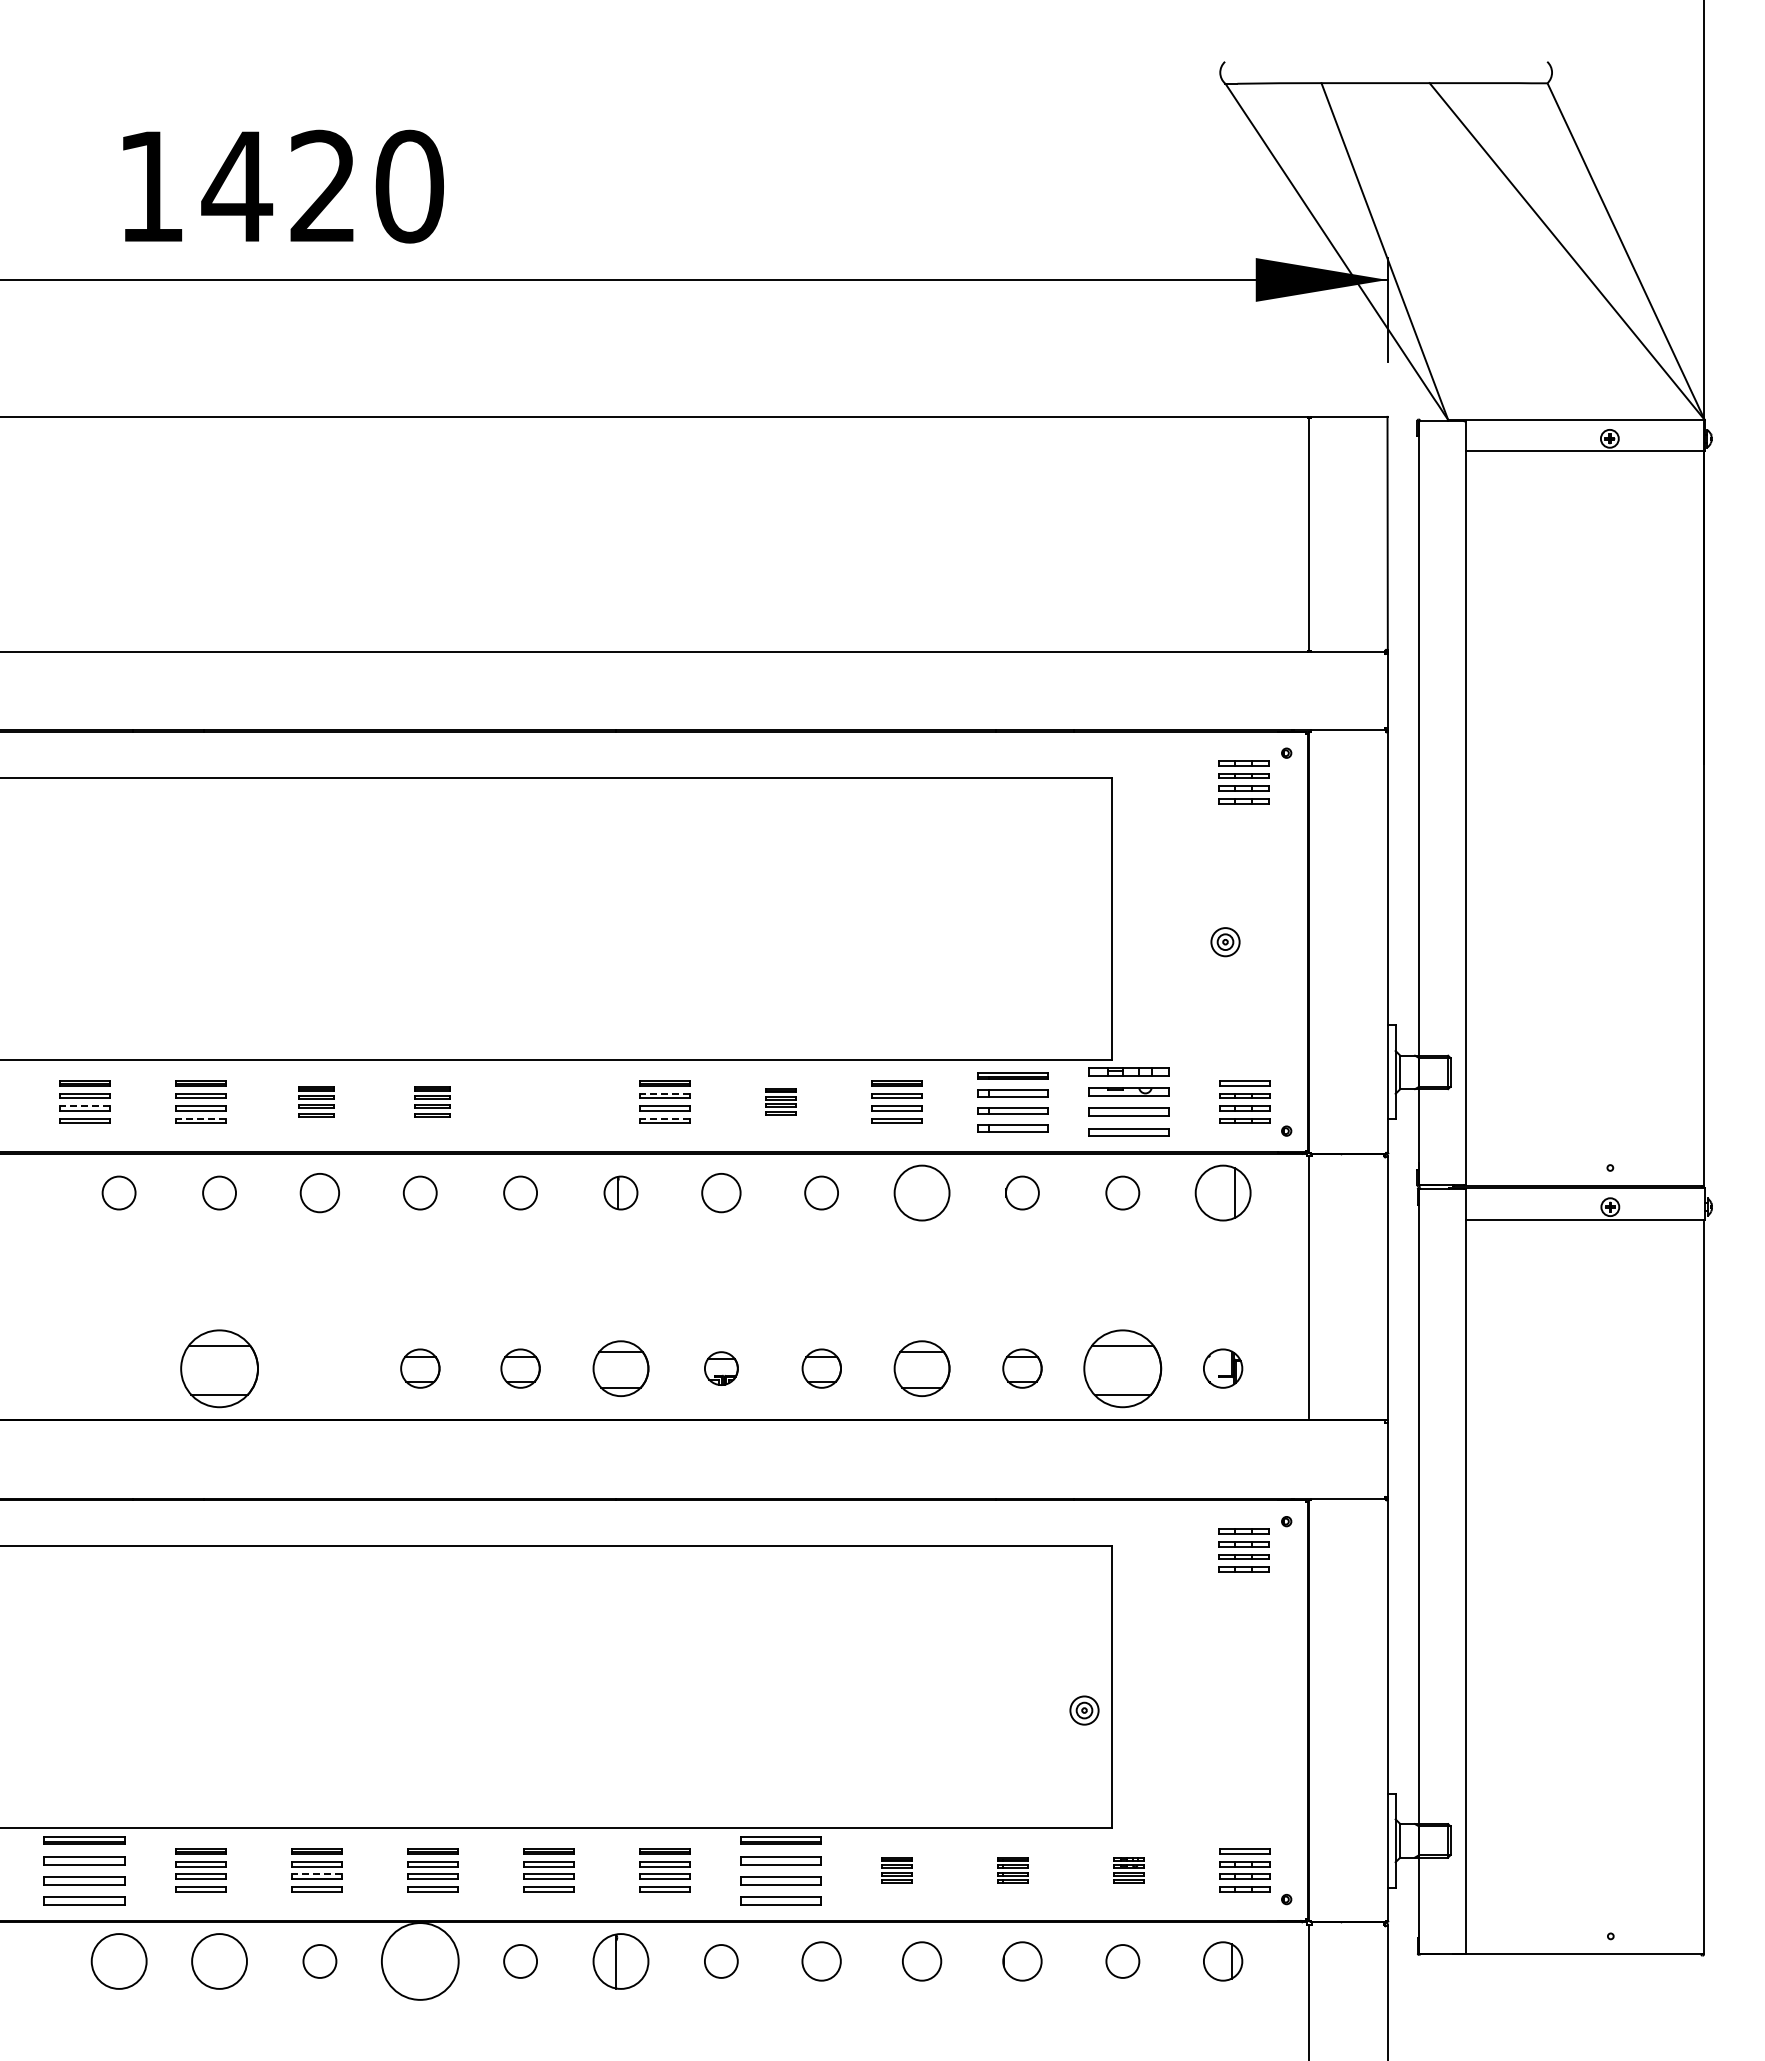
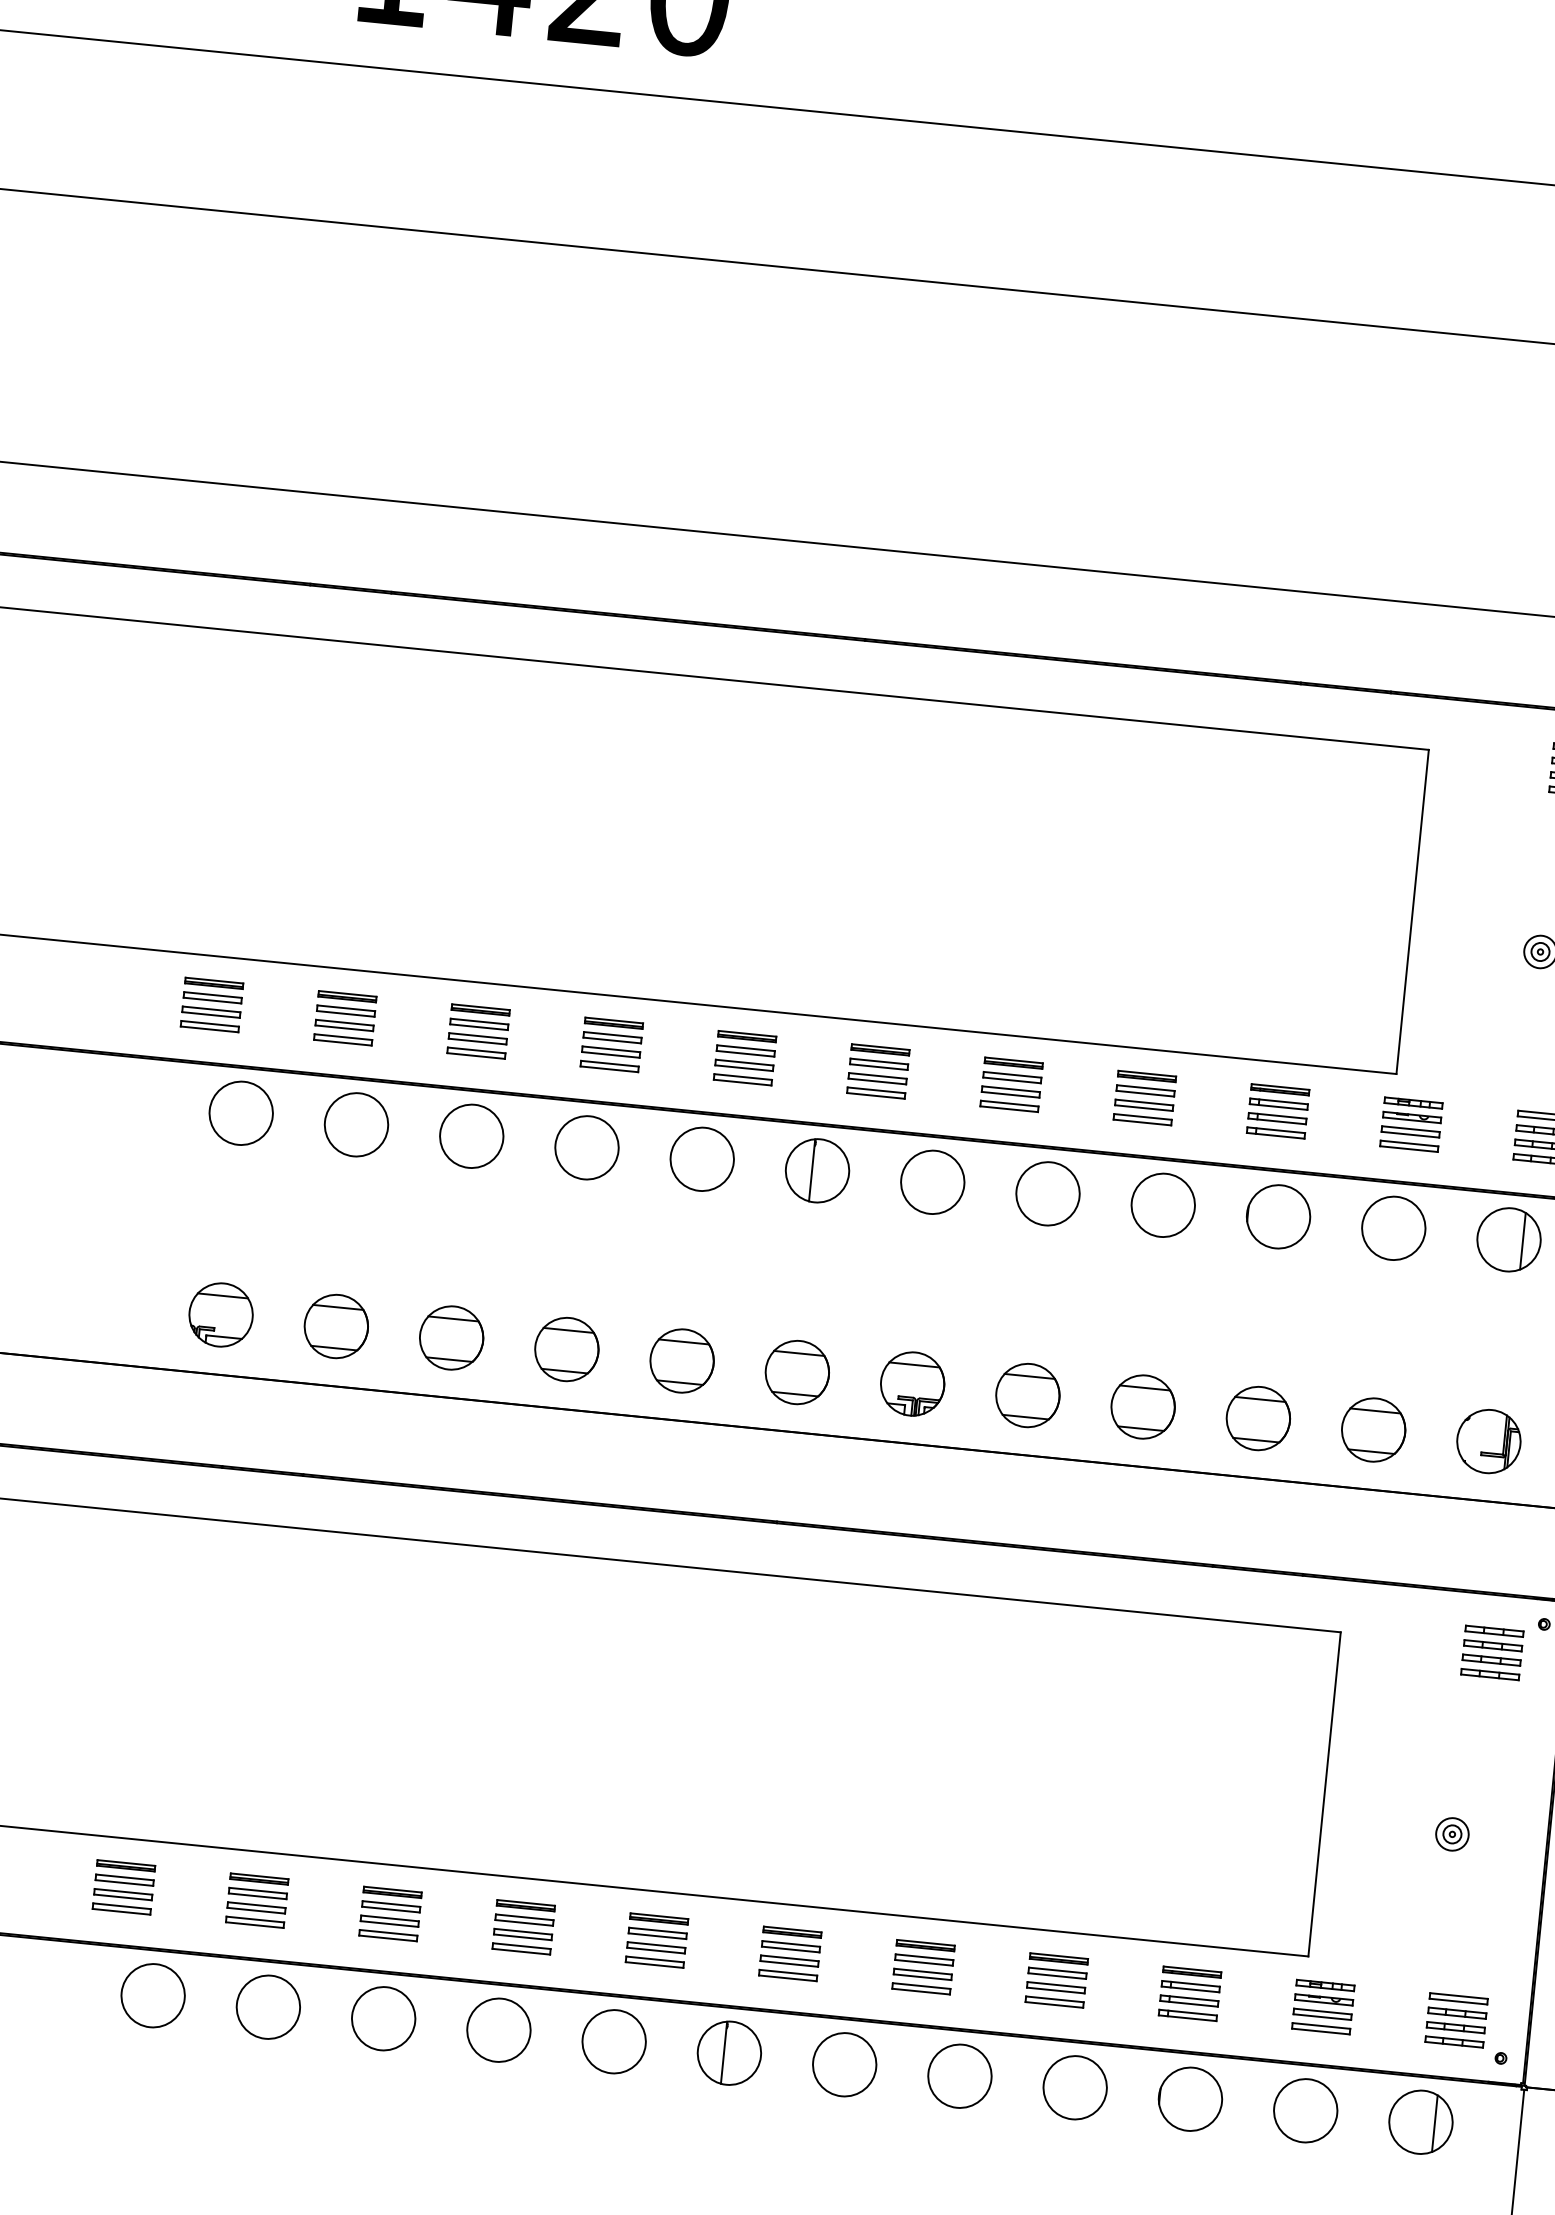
line: (664, 1093) -> (878, 1061), dashed -> solid
part: (316, 1101) -> (478, 1030), size x1.43
part: (432, 1101) -> (611, 1044), size x1.43
part: (548, 1101) -> (744, 1057), added
part: (780, 1101) -> (1011, 1083), size x1.67
part: (1012, 1101) -> (1277, 1110), size x0.71
part: (1128, 1101) -> (1410, 1123), size x0.62
line: (84, 1106) -> (211, 1009), dashed -> solid
line: (200, 1118) -> (343, 1036), dashed -> solid
line: (664, 1118) -> (876, 1090), dashed -> solid
circle: (118, 1192) -> (240, 1112), size x1.67
circle: (219, 1192) -> (356, 1124), size x1.67
circle: (319, 1192) -> (471, 1135), size x1.43
circle: (419, 1192) -> (586, 1147), size x1.67
circle: (520, 1192) -> (702, 1158), size x1.67
part: (620, 1192) -> (817, 1170), size x1.67
circle: (721, 1192) -> (933, 1181), size x1.43
circle: (821, 1192) -> (1047, 1193), size x1.67
part: (1022, 1192) -> (1278, 1216), size x1.67
circle: (1122, 1192) -> (1393, 1227), size x1.67
part: (118, 1368) -> (220, 1314), added
part: (219, 1368) -> (336, 1326), size x0.71
part: (319, 1368) -> (451, 1337), added
part: (420, 1368) -> (567, 1349), size x1.43
part: (520, 1368) -> (682, 1360), size x1.43
part: (721, 1368) -> (912, 1383), size x1.67
part: (821, 1368) -> (1027, 1395), size x1.43
part: (1022, 1368) -> (1258, 1418), size x1.43
part: (1122, 1368) -> (1373, 1429), size x0.71
part: (1222, 1368) -> (1488, 1441), size x1.43
part: (1084, 1710) -> (1452, 1834), moved
part: (84, 1870) -> (123, 1887), size x0.62
part: (780, 1870) -> (923, 1967), size x0.62
part: (896, 1870) -> (1056, 1980), size x1.67
part: (1012, 1870) -> (1189, 1993), size x1.67
part: (1128, 1870) -> (1322, 2006), size x1.67
line: (316, 1874) -> (389, 1918), dashed -> solid
circle: (319, 1961) -> (383, 2018), size x1.67
circle: (419, 1961) -> (498, 2030), size x0.71
circle: (520, 1961) -> (614, 2041), size x1.67
circle: (720, 1961) -> (843, 2064), size x1.67
circle: (821, 1961) -> (959, 2076), size x1.43
circle: (921, 1961) -> (1074, 2087), size x1.43
circle: (1022, 1961) -> (1190, 2099), size x1.43
circle: (1122, 1961) -> (1305, 2110), size x1.67
part: (1222, 1961) -> (1420, 2122), size x1.43

